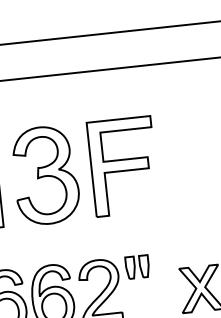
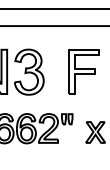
part: (122, 165) -> (83, 71), moved

